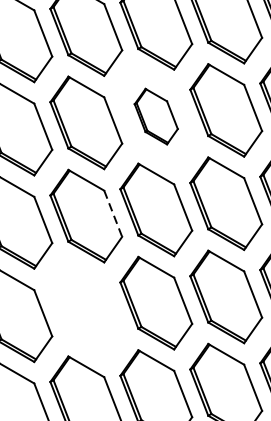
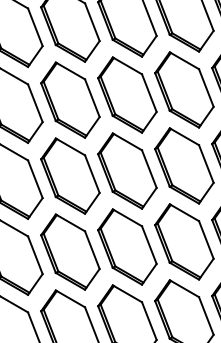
part: (156, 115) -> (127, 94), size x1.67
line: (113, 214) -> (92, 174), dashed -> solid
part: (86, 308) -> (70, 251), added

